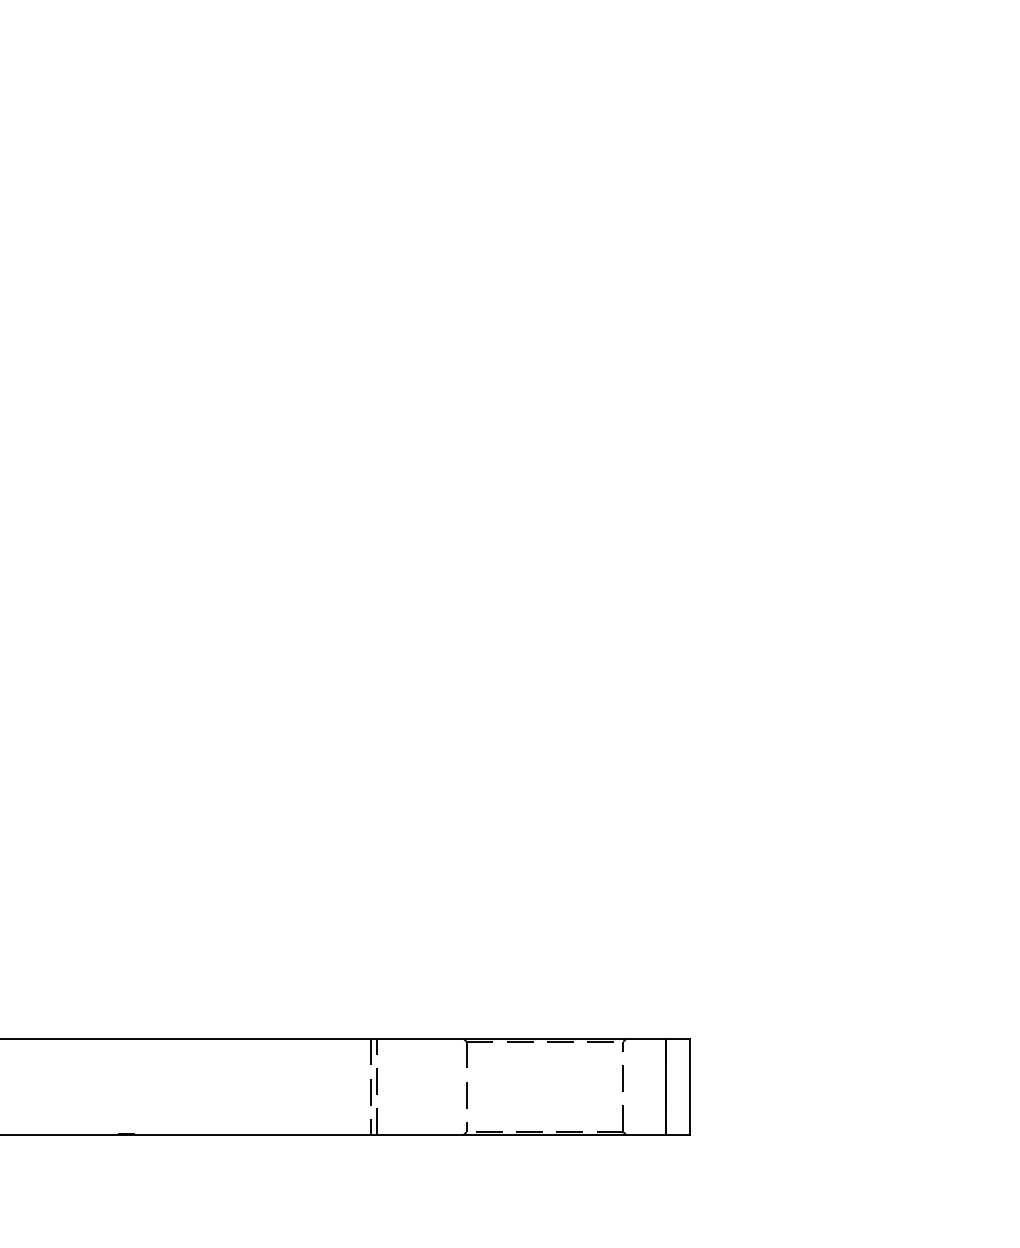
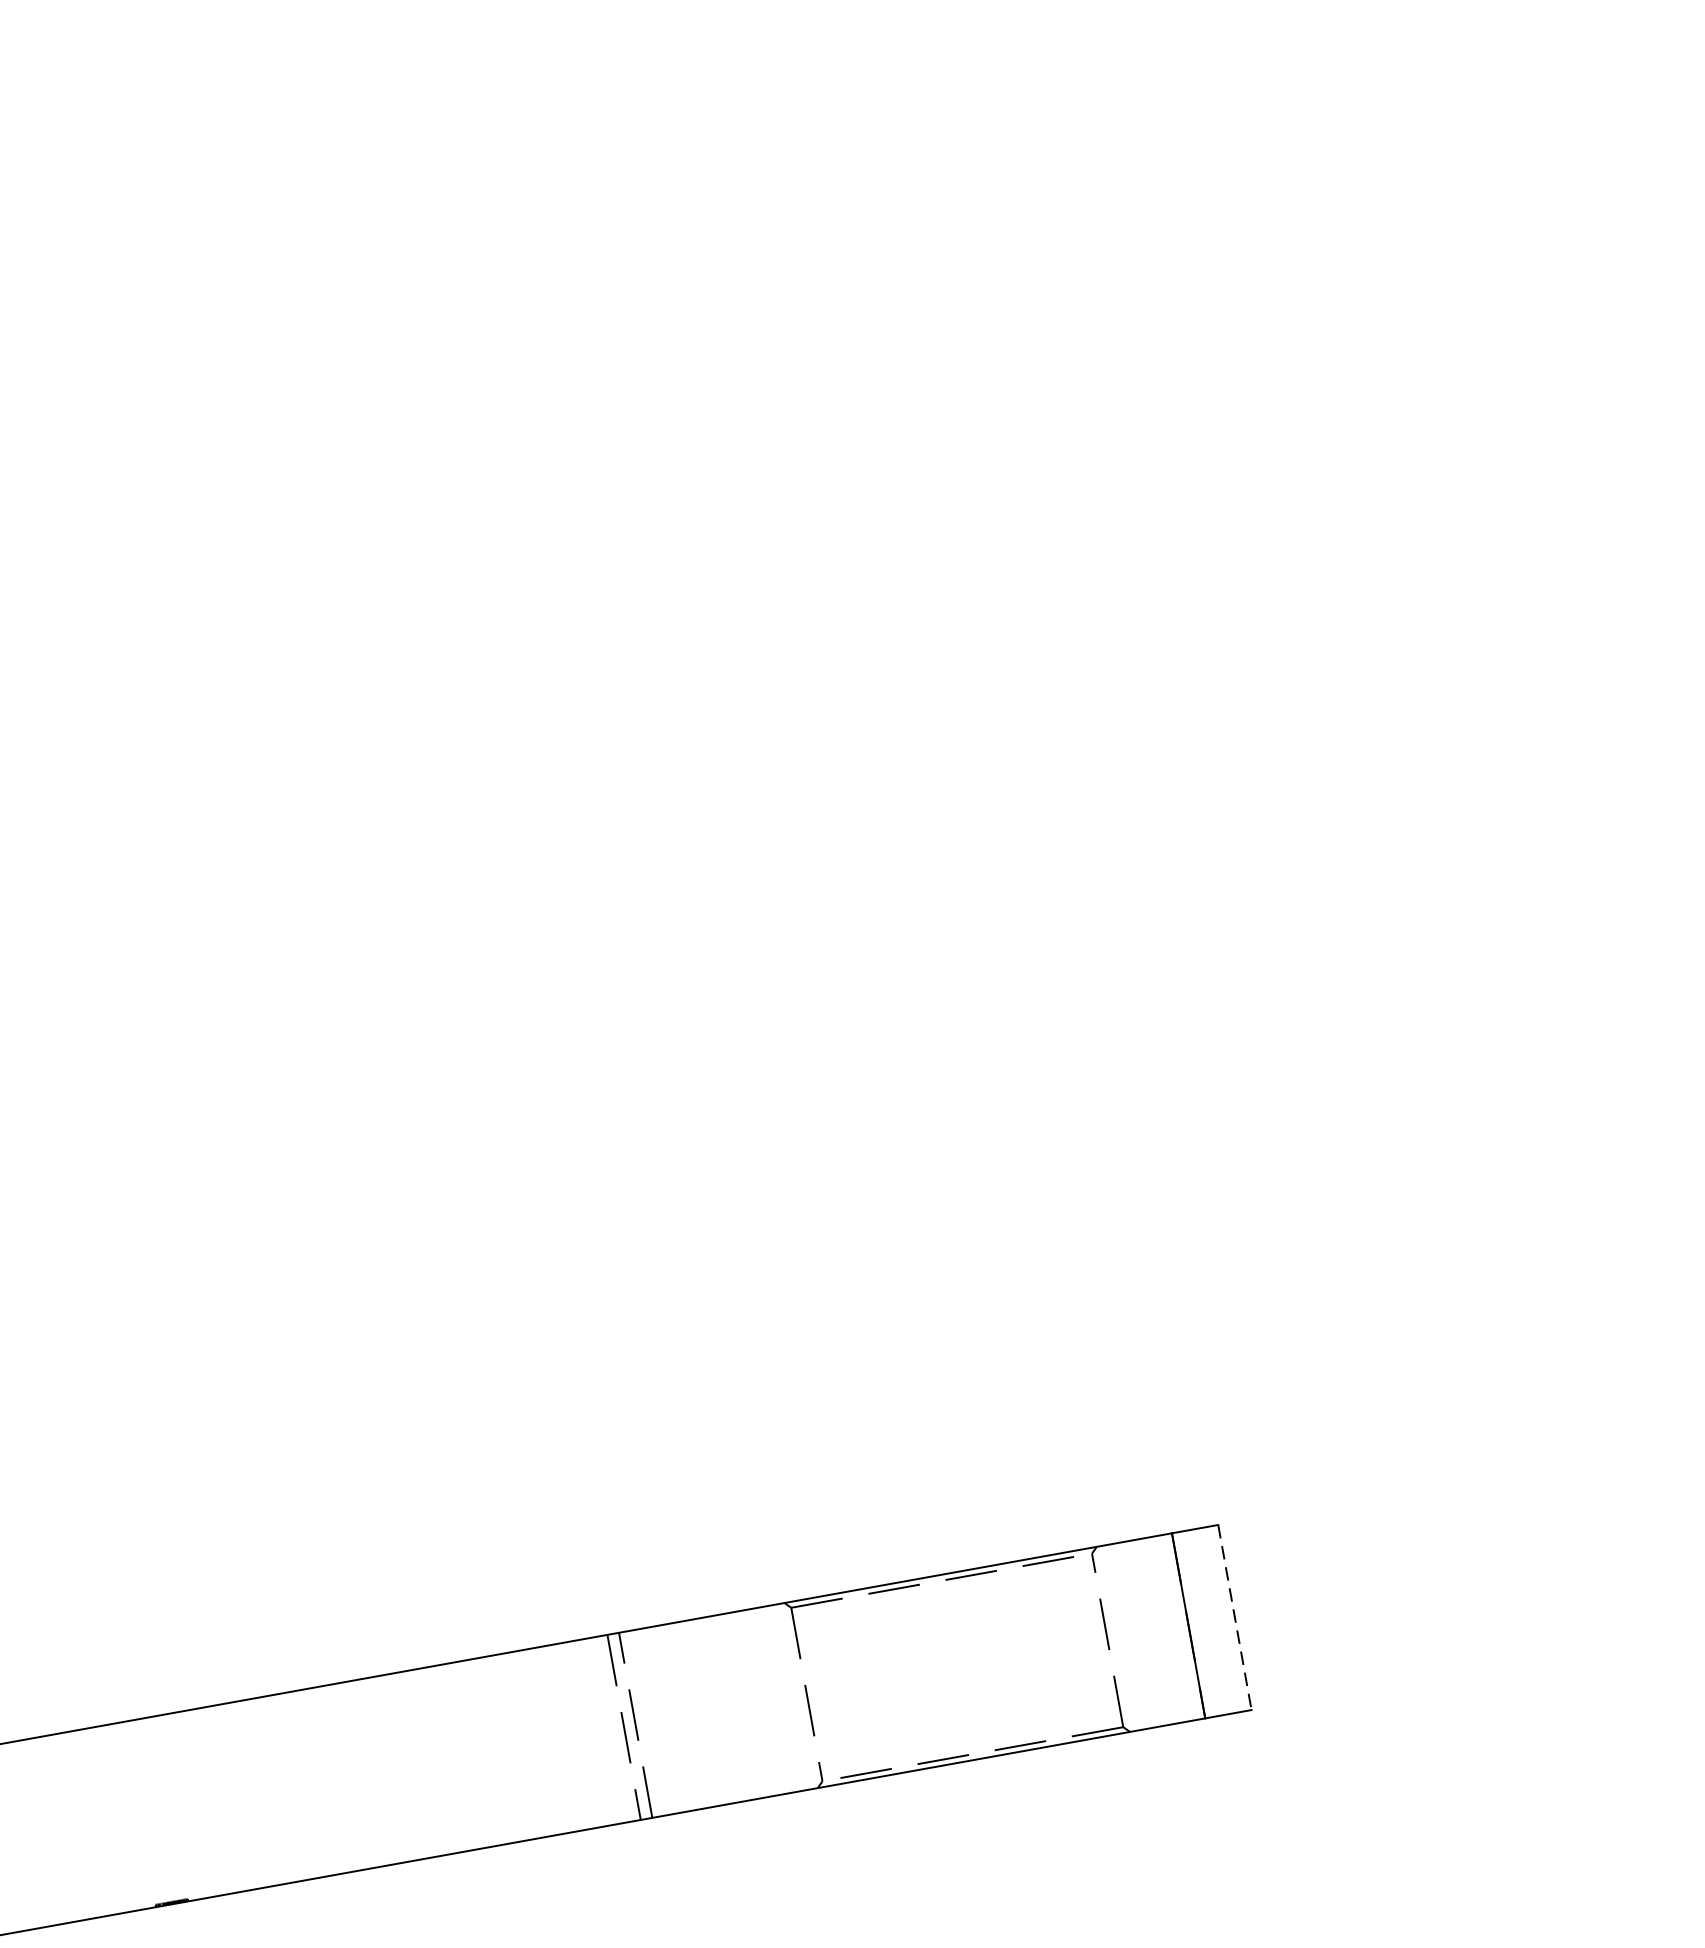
line: (689, 1087) -> (1234, 1618), solid -> dashed

